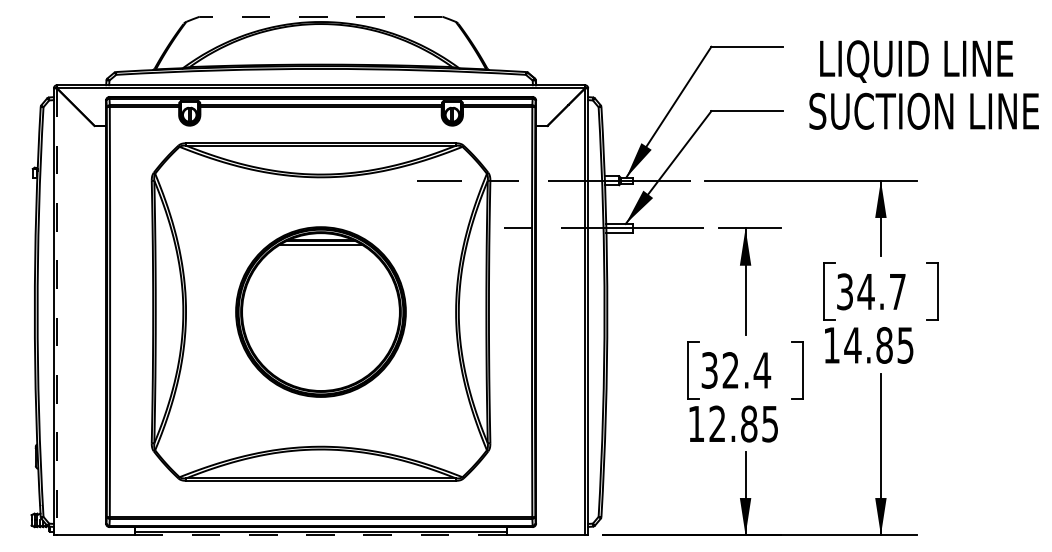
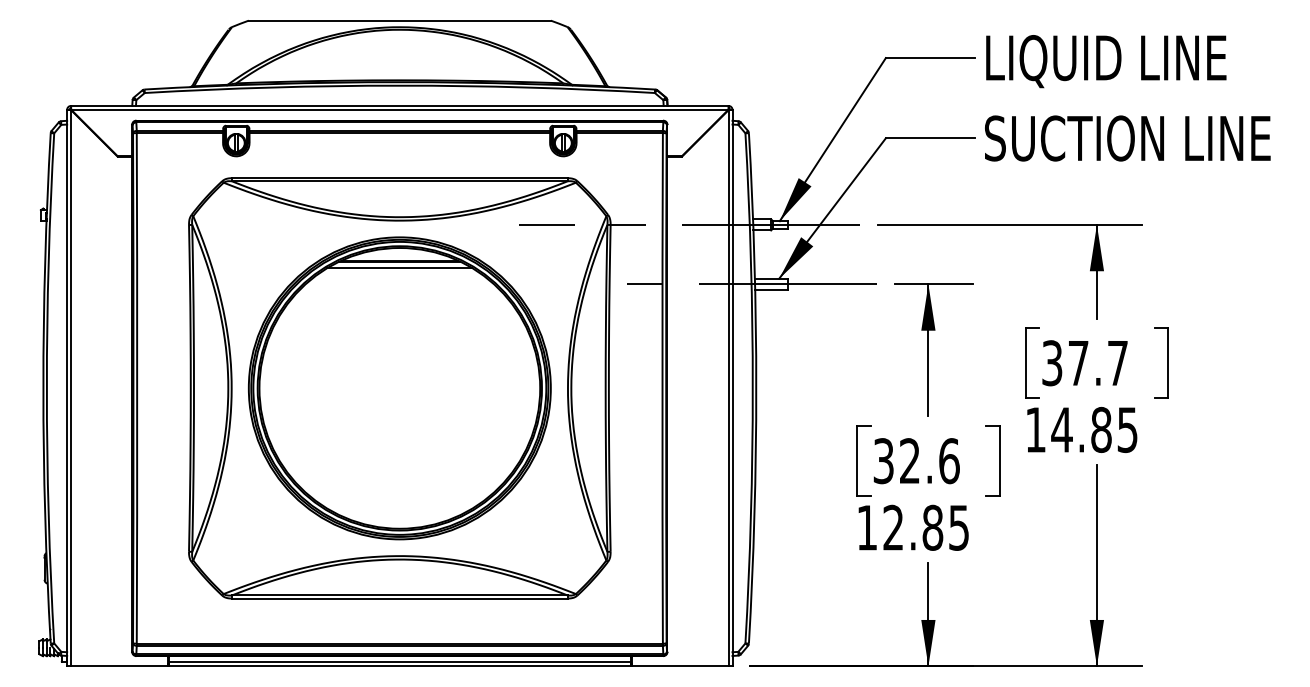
line: (320, 16) -> (399, 20), dashed -> solid
text: (916, 61) -> (1106, 61), moved
text: (923, 111) -> (1127, 138), moved
text: (866, 292) -> (1078, 363), 34.7 -> 37.7
line: (57, 312) -> (71, 388), dashed -> solid
part: (320, 312) -> (399, 388), size x1.43
text: (762, 370) -> (949, 461), 32.4 -> 32.6
line: (320, 535) -> (399, 666), dashed -> solid

